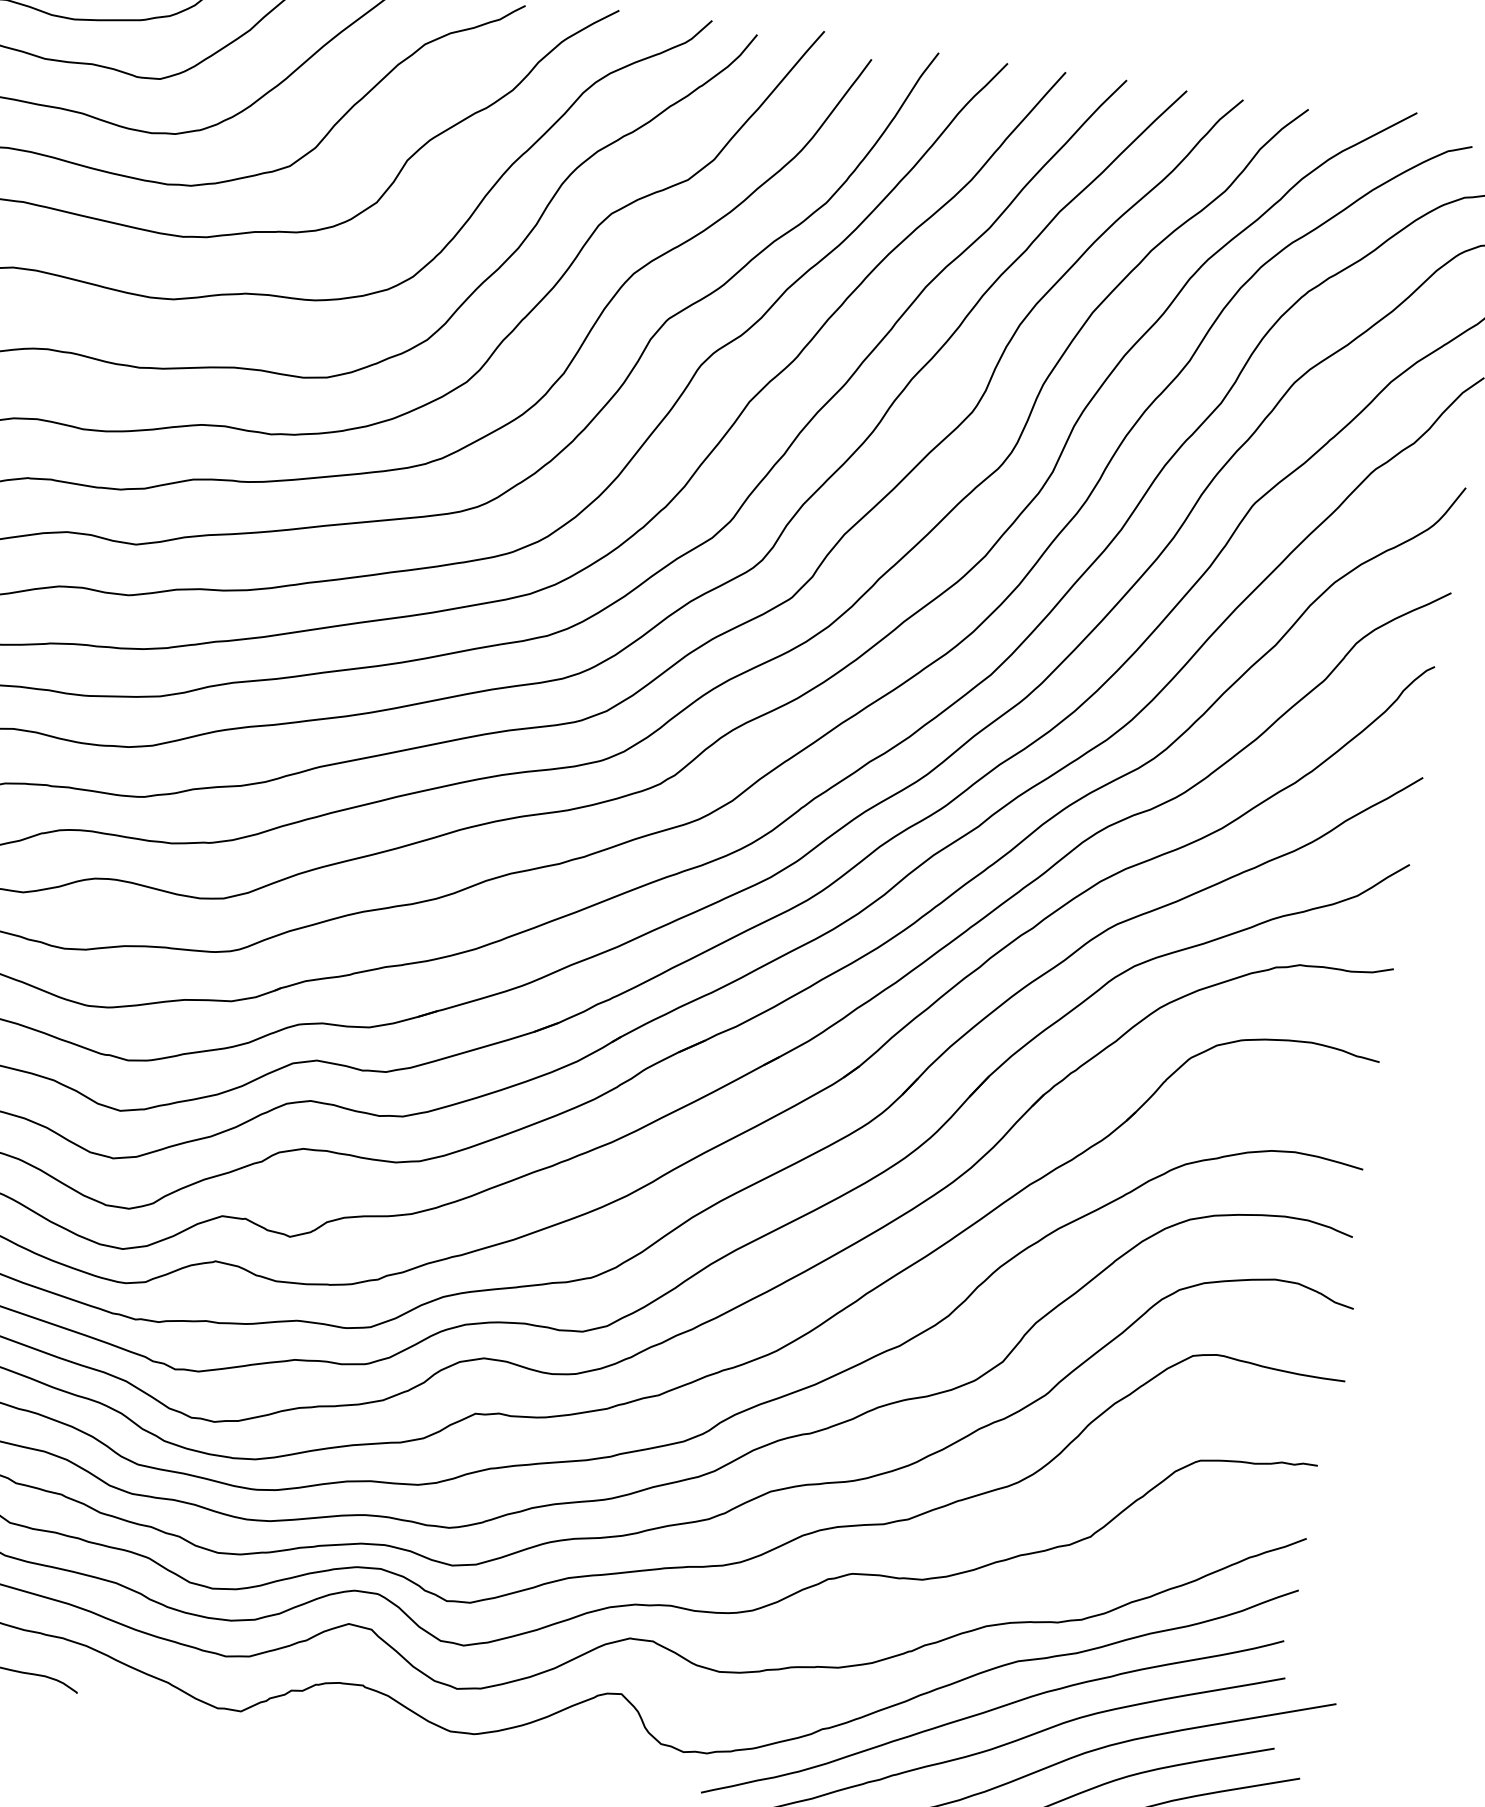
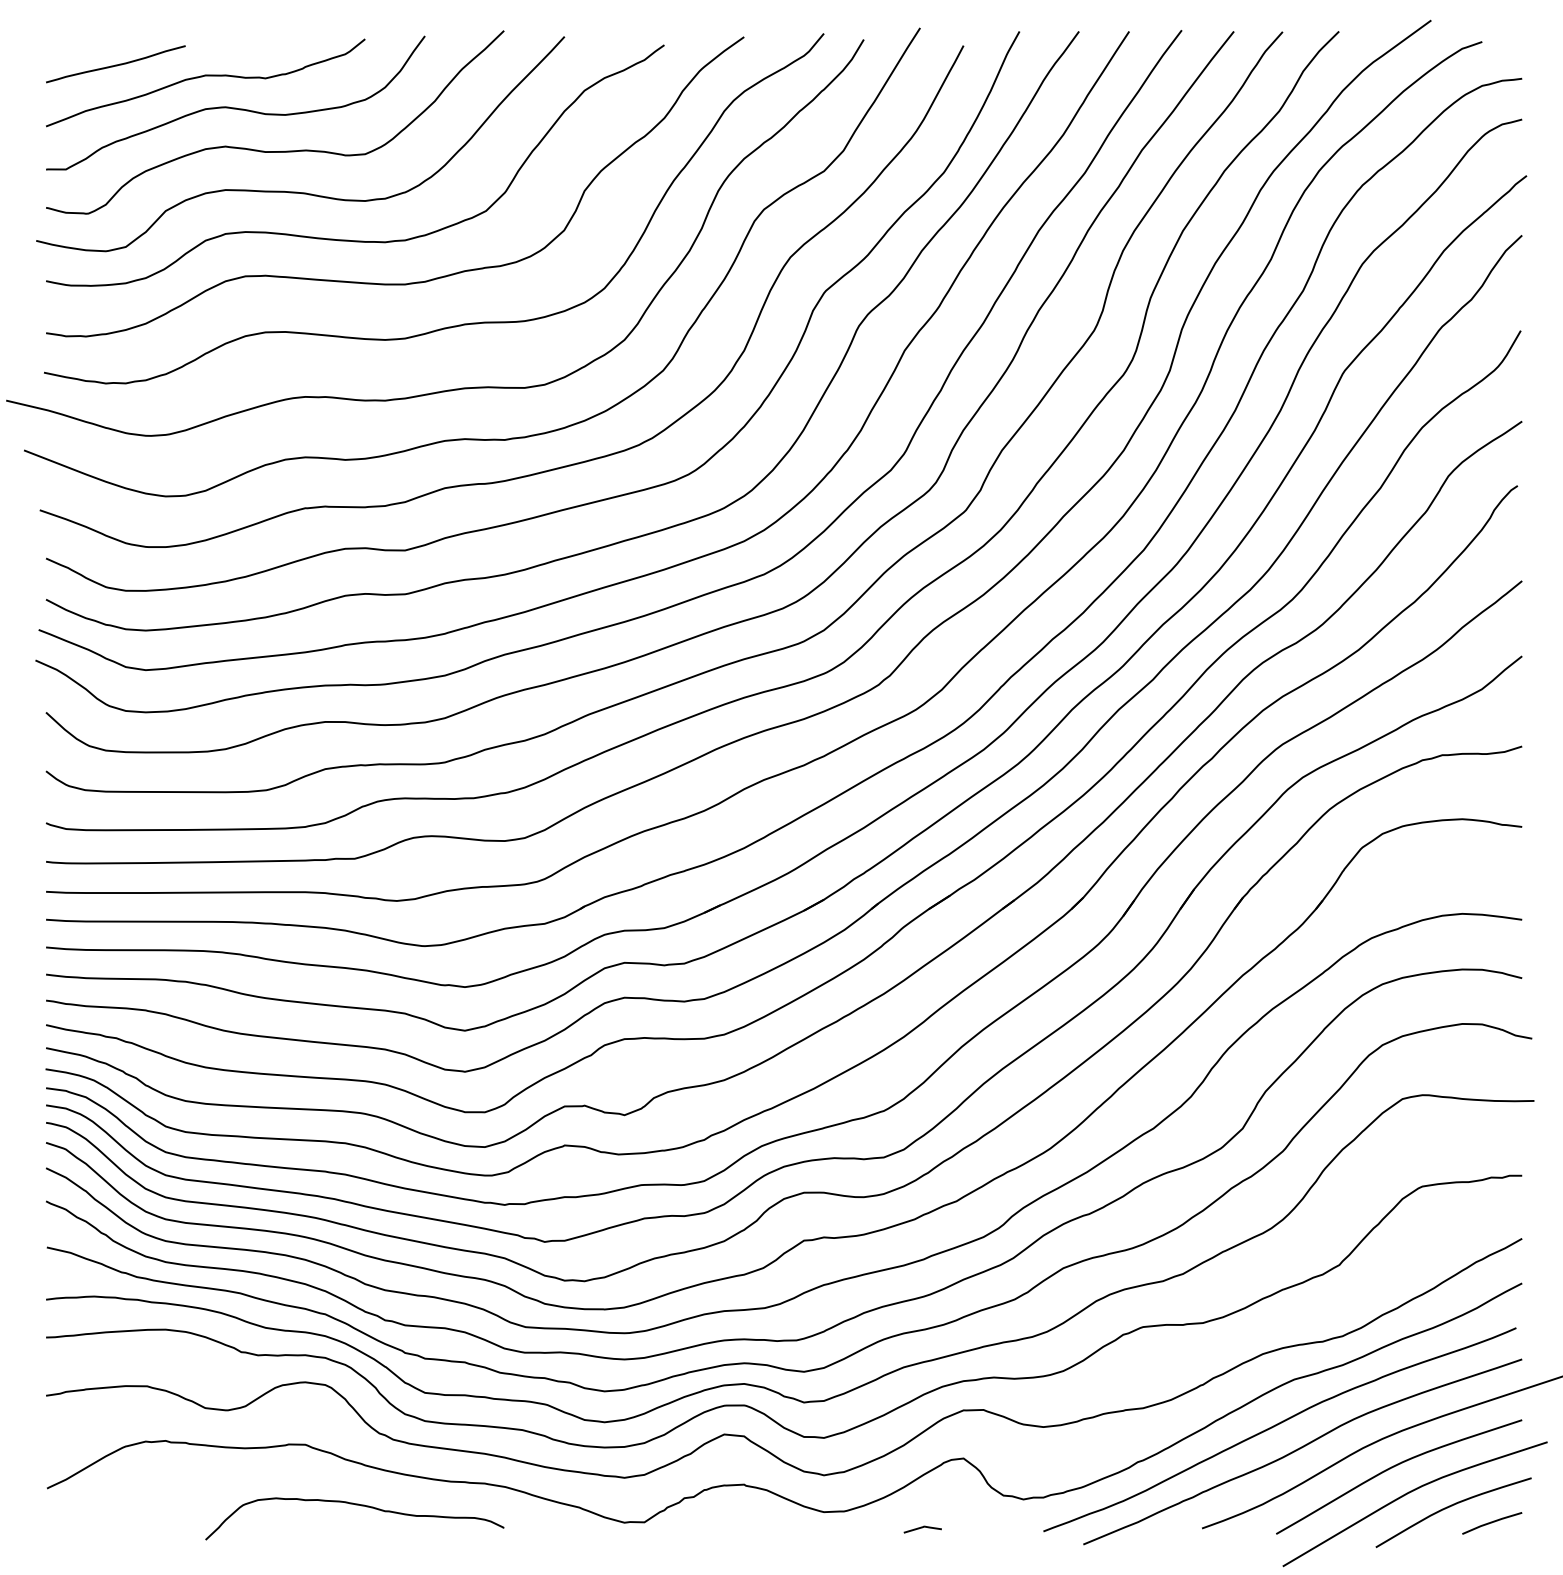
curve: (561, 1767) -> (922, 1528), added

